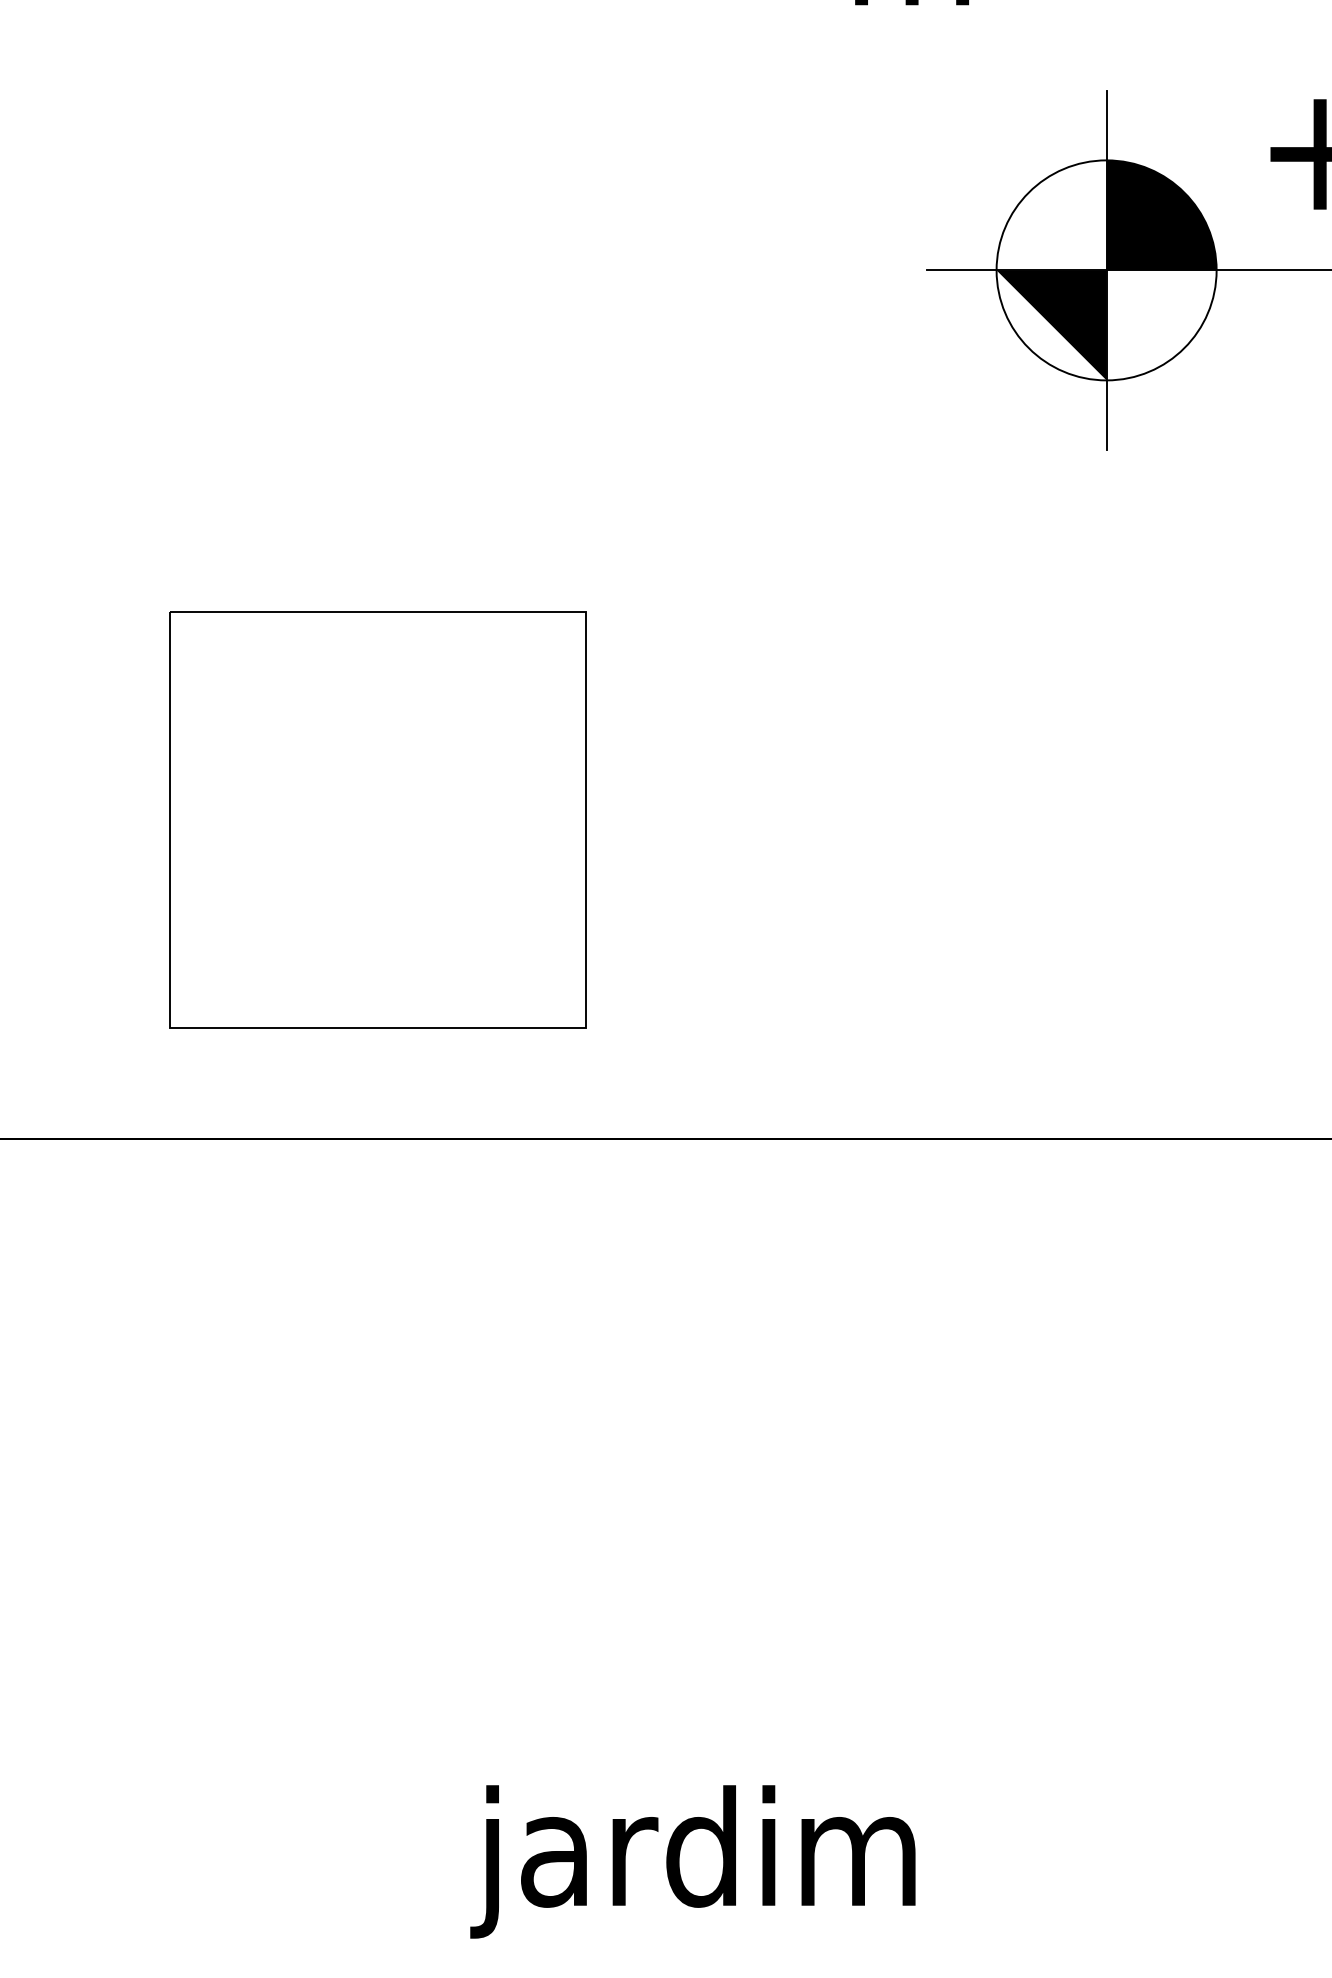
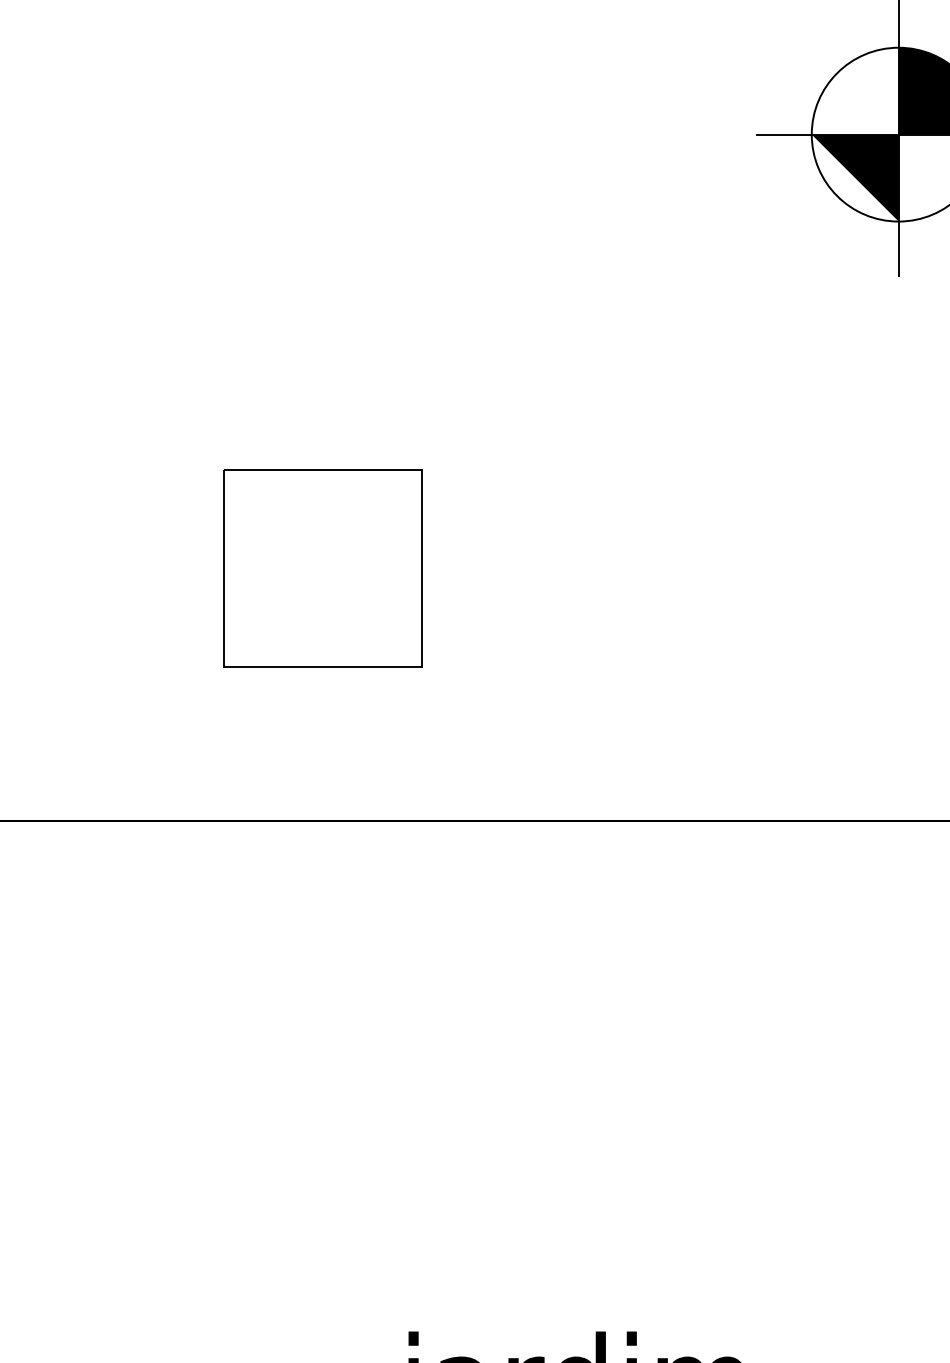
part: (377, 819) -> (322, 568), size x0.6

